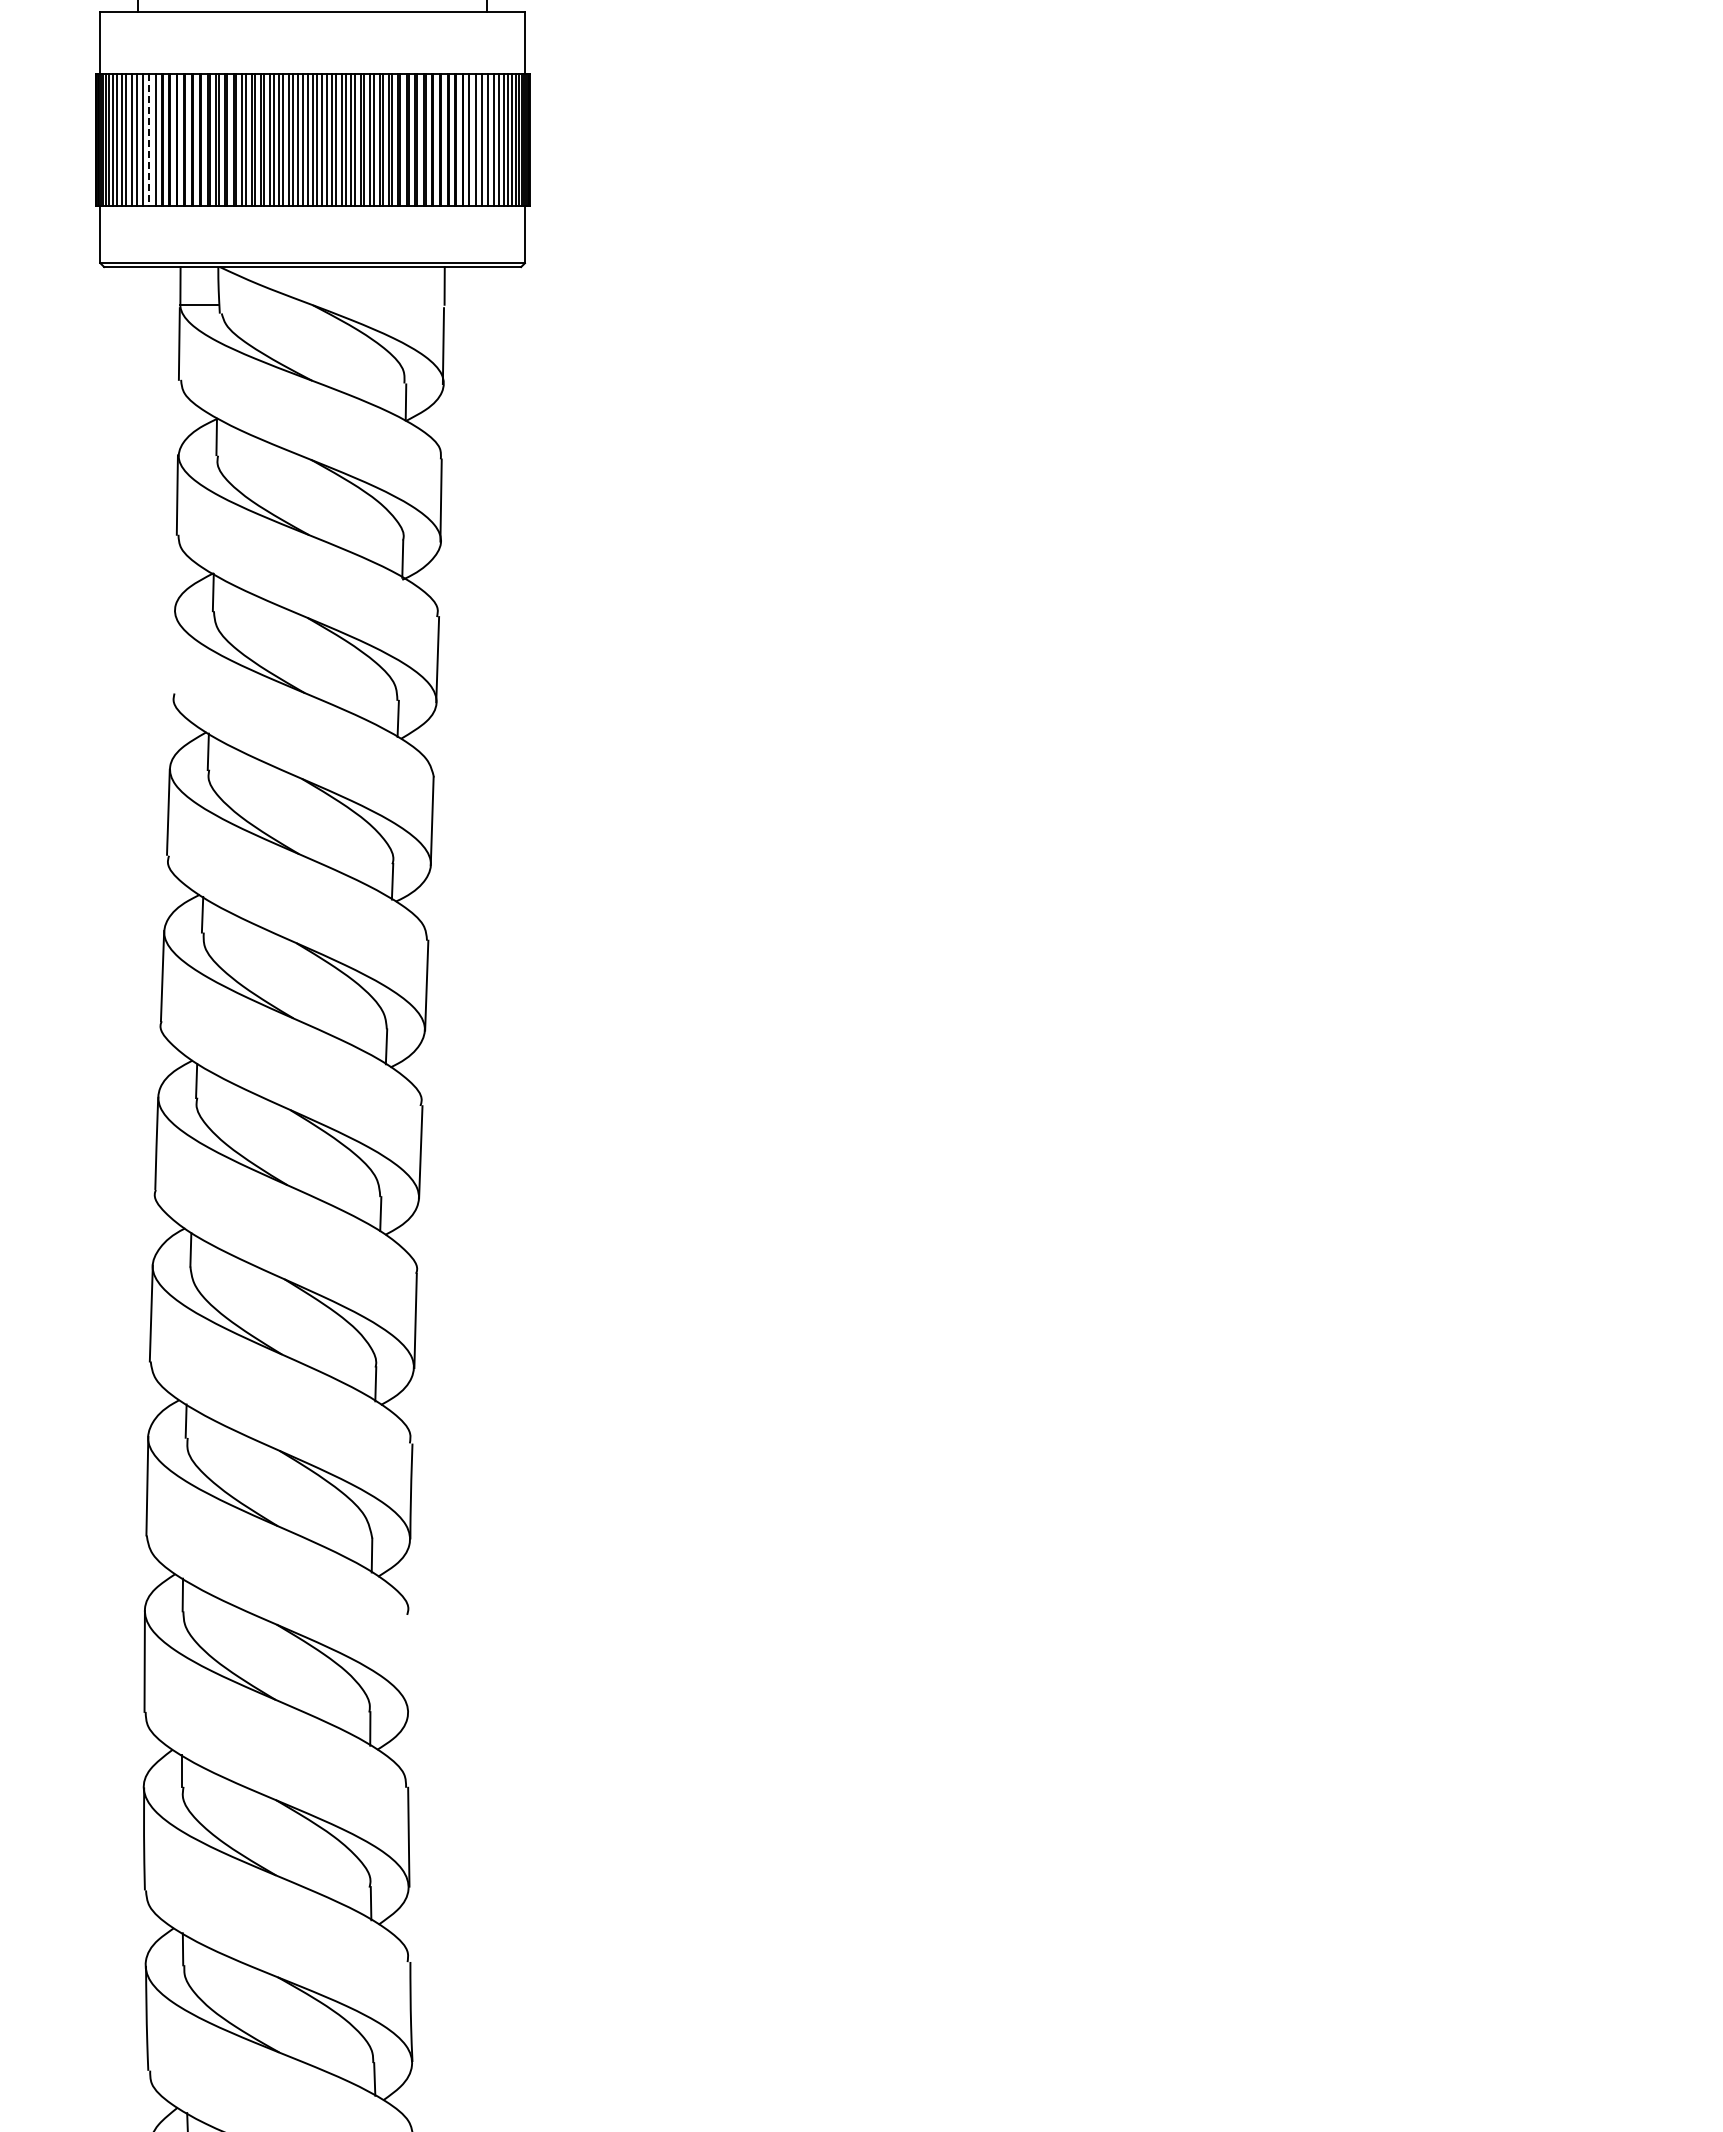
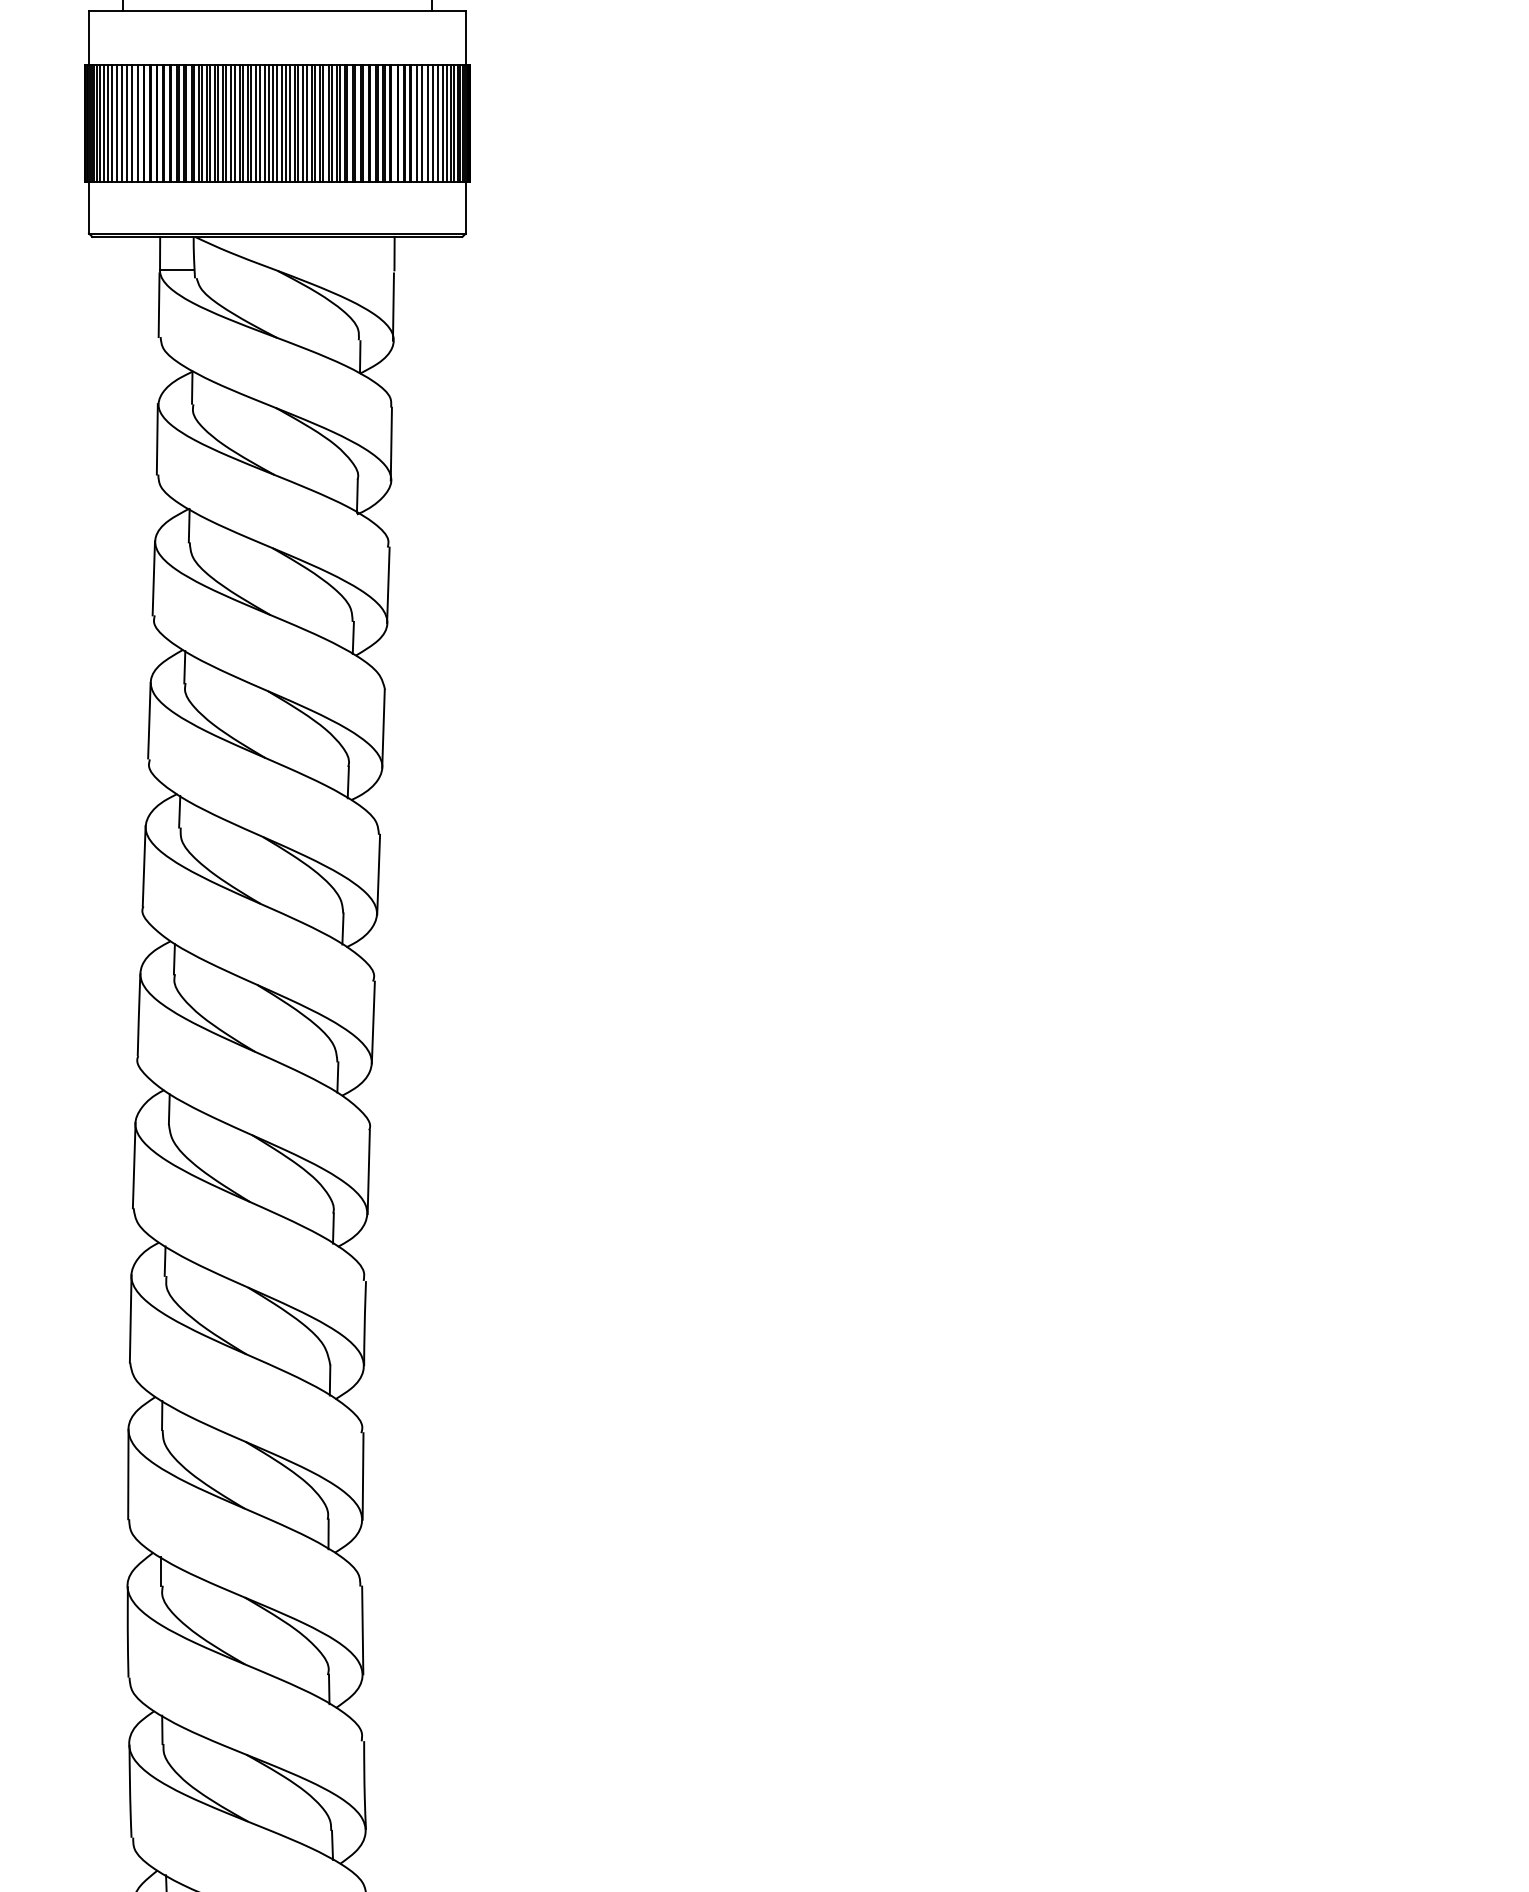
line: (149, 140) -> (132, 124), dashed -> solid
line: (173, 651) -> (153, 578), added
line: (408, 1663) -> (362, 1476), added

